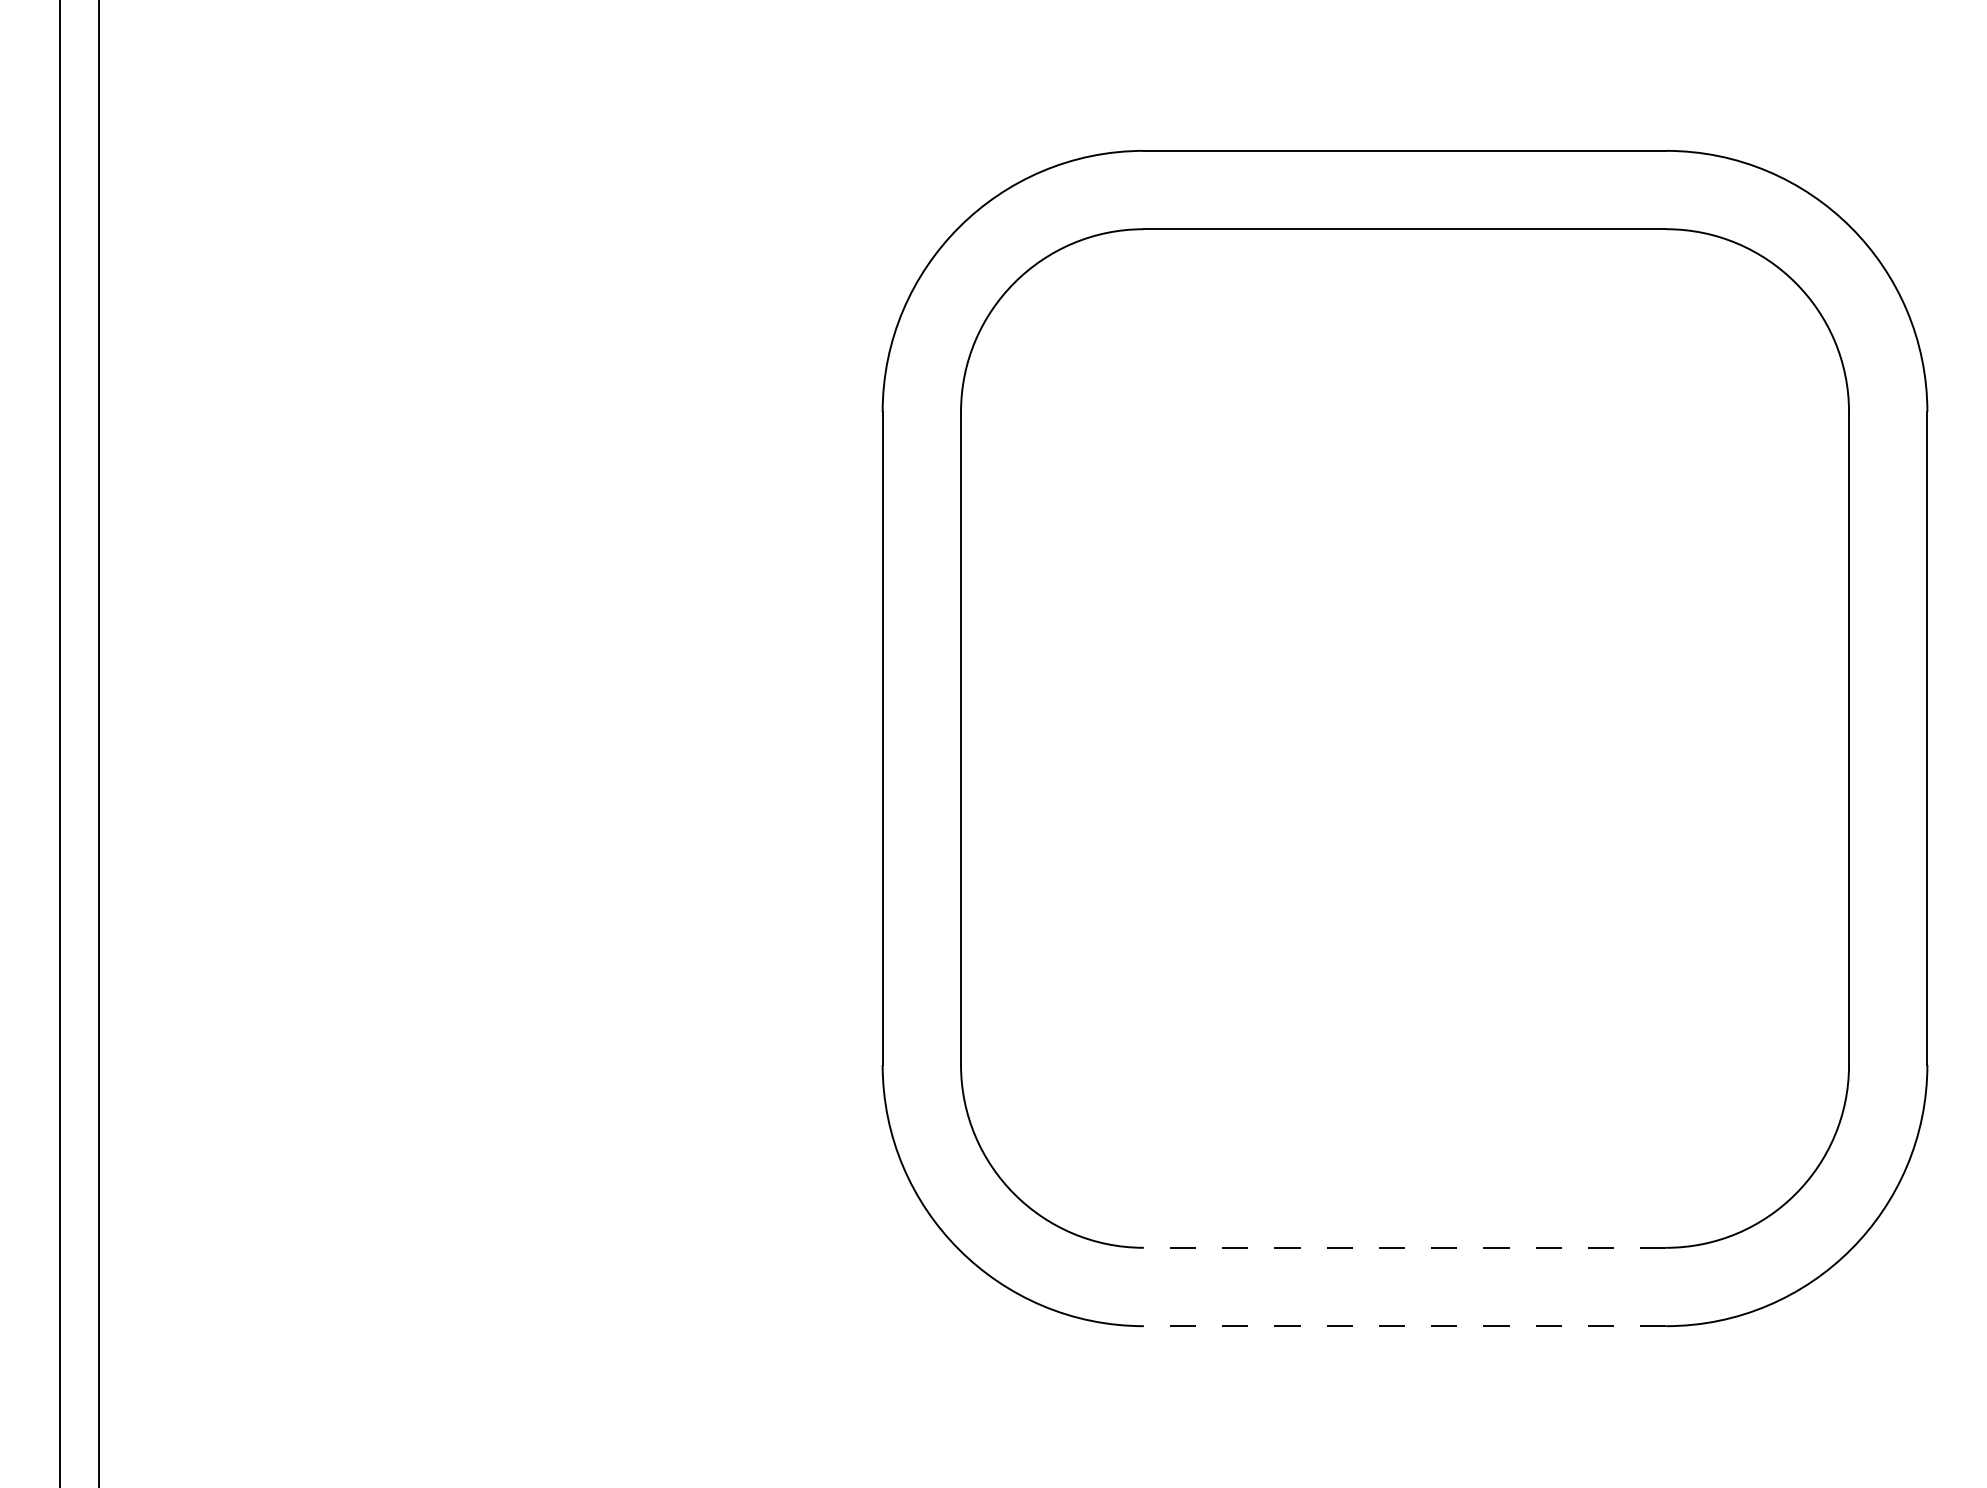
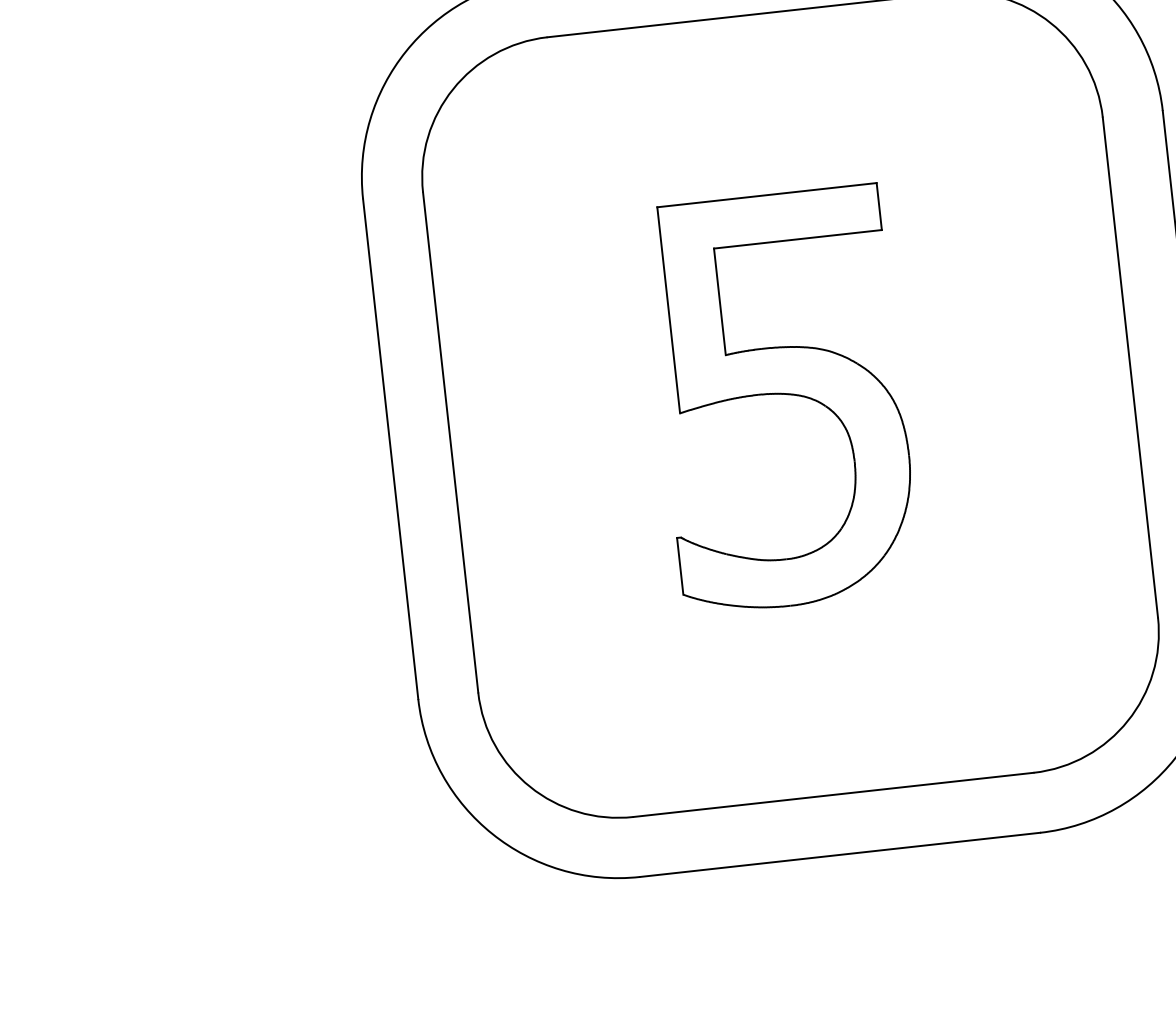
part: (1398, 724) -> (784, 394), added
line: (1404, 1247) -> (833, 794), dashed -> solid
line: (1404, 1326) -> (839, 855), dashed -> solid

